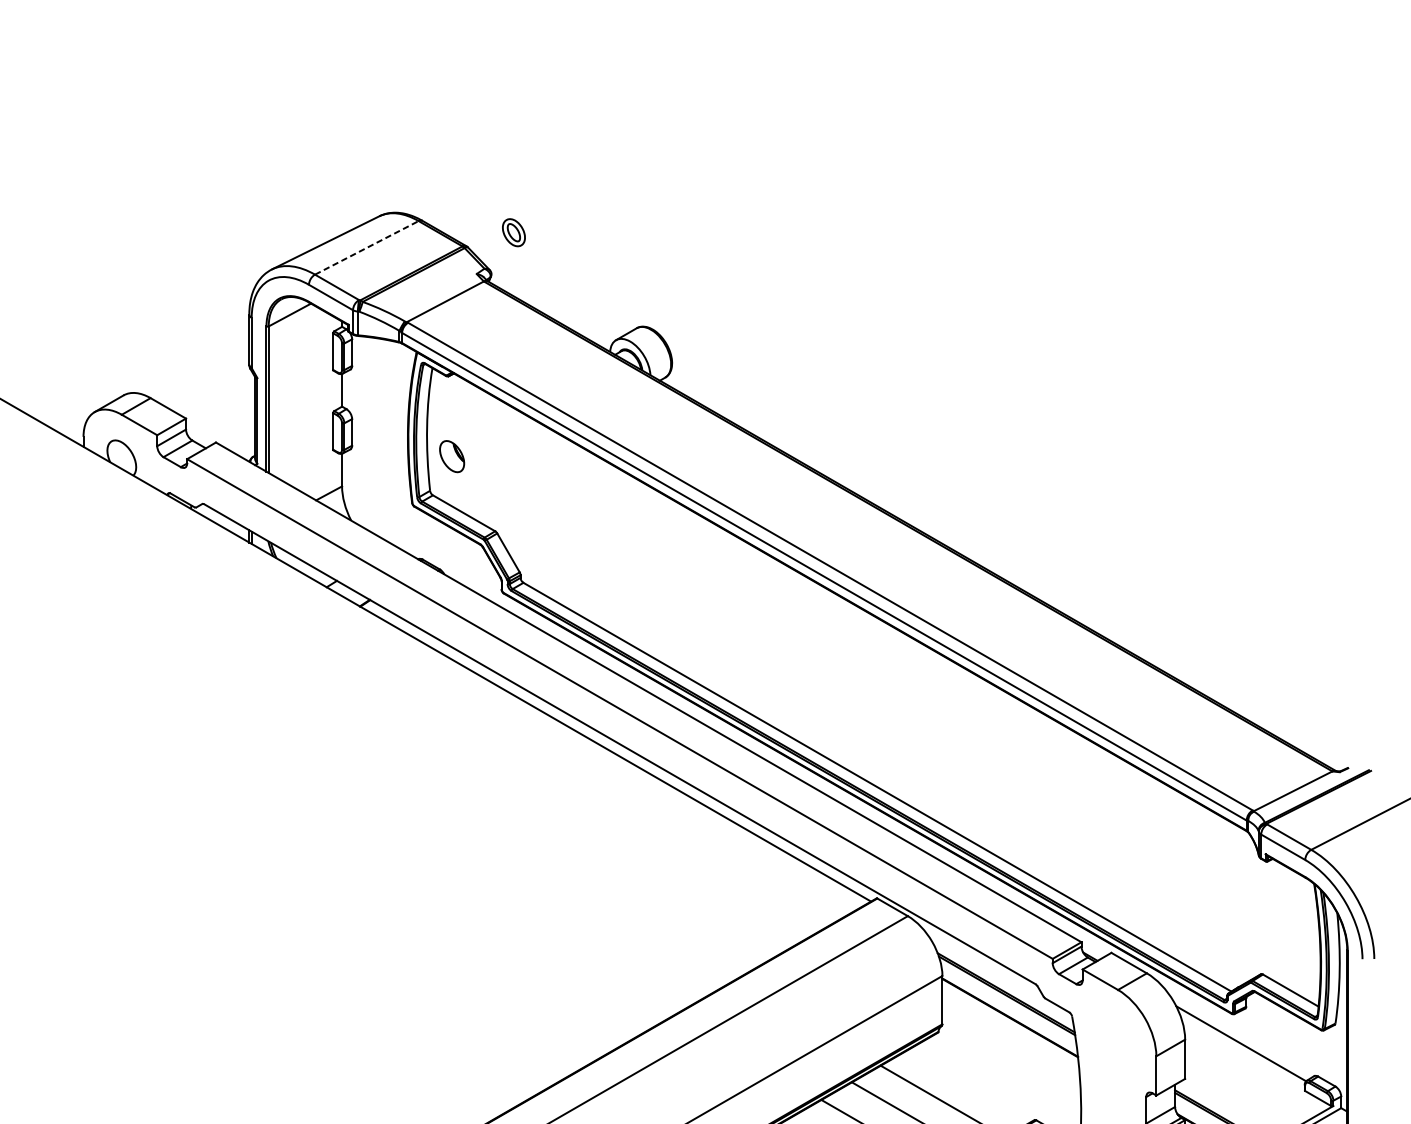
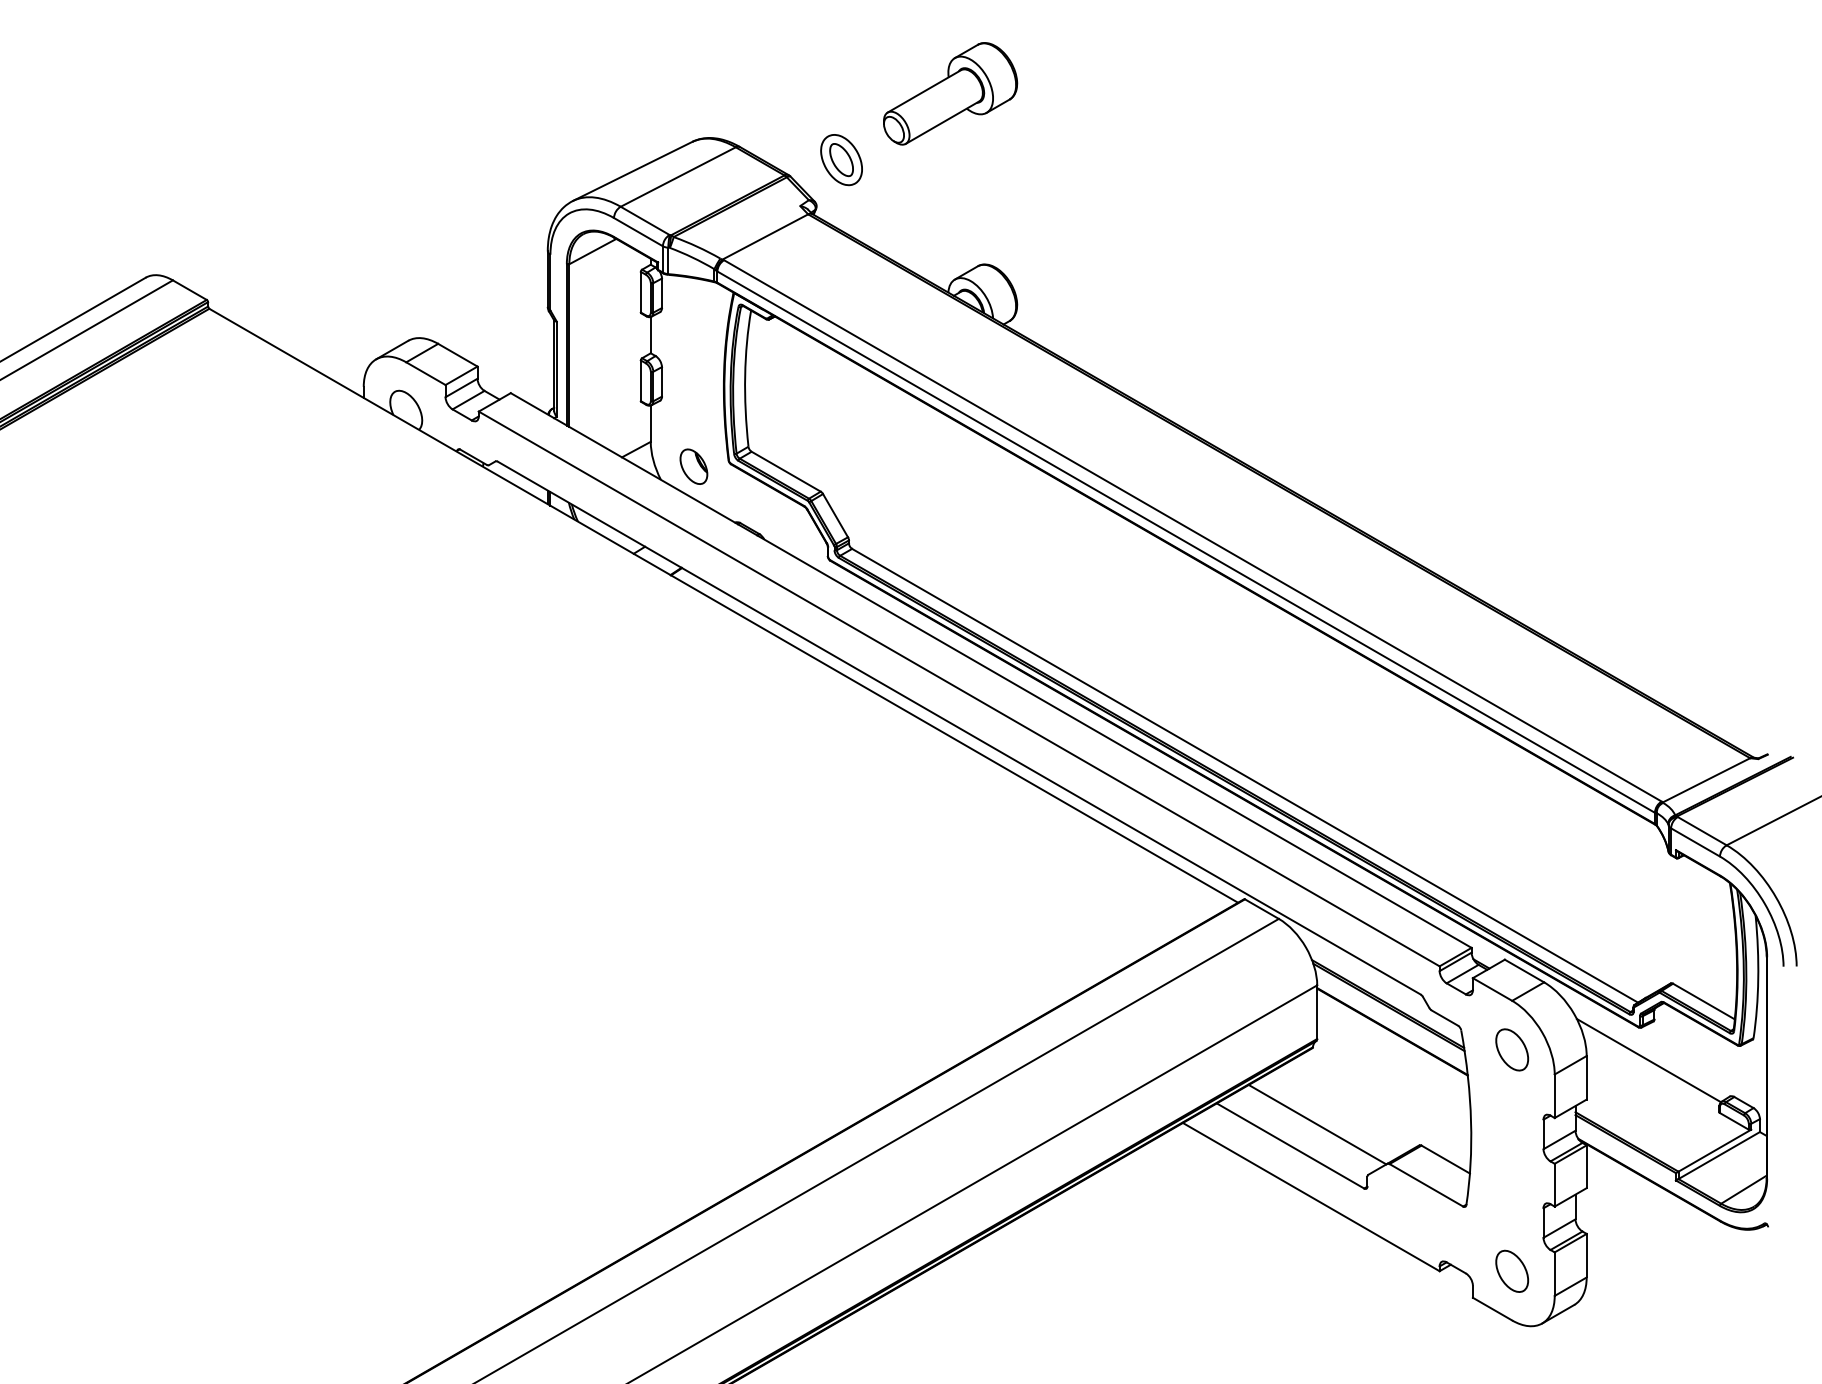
part: (612, 172) -> (950, 93), added
part: (513, 232) -> (841, 160), size x1.67
line: (367, 248) -> (678, 177), dashed -> solid
part: (451, 456) -> (693, 466), moved
part: (1117, 1033) -> (1511, 1049), added

